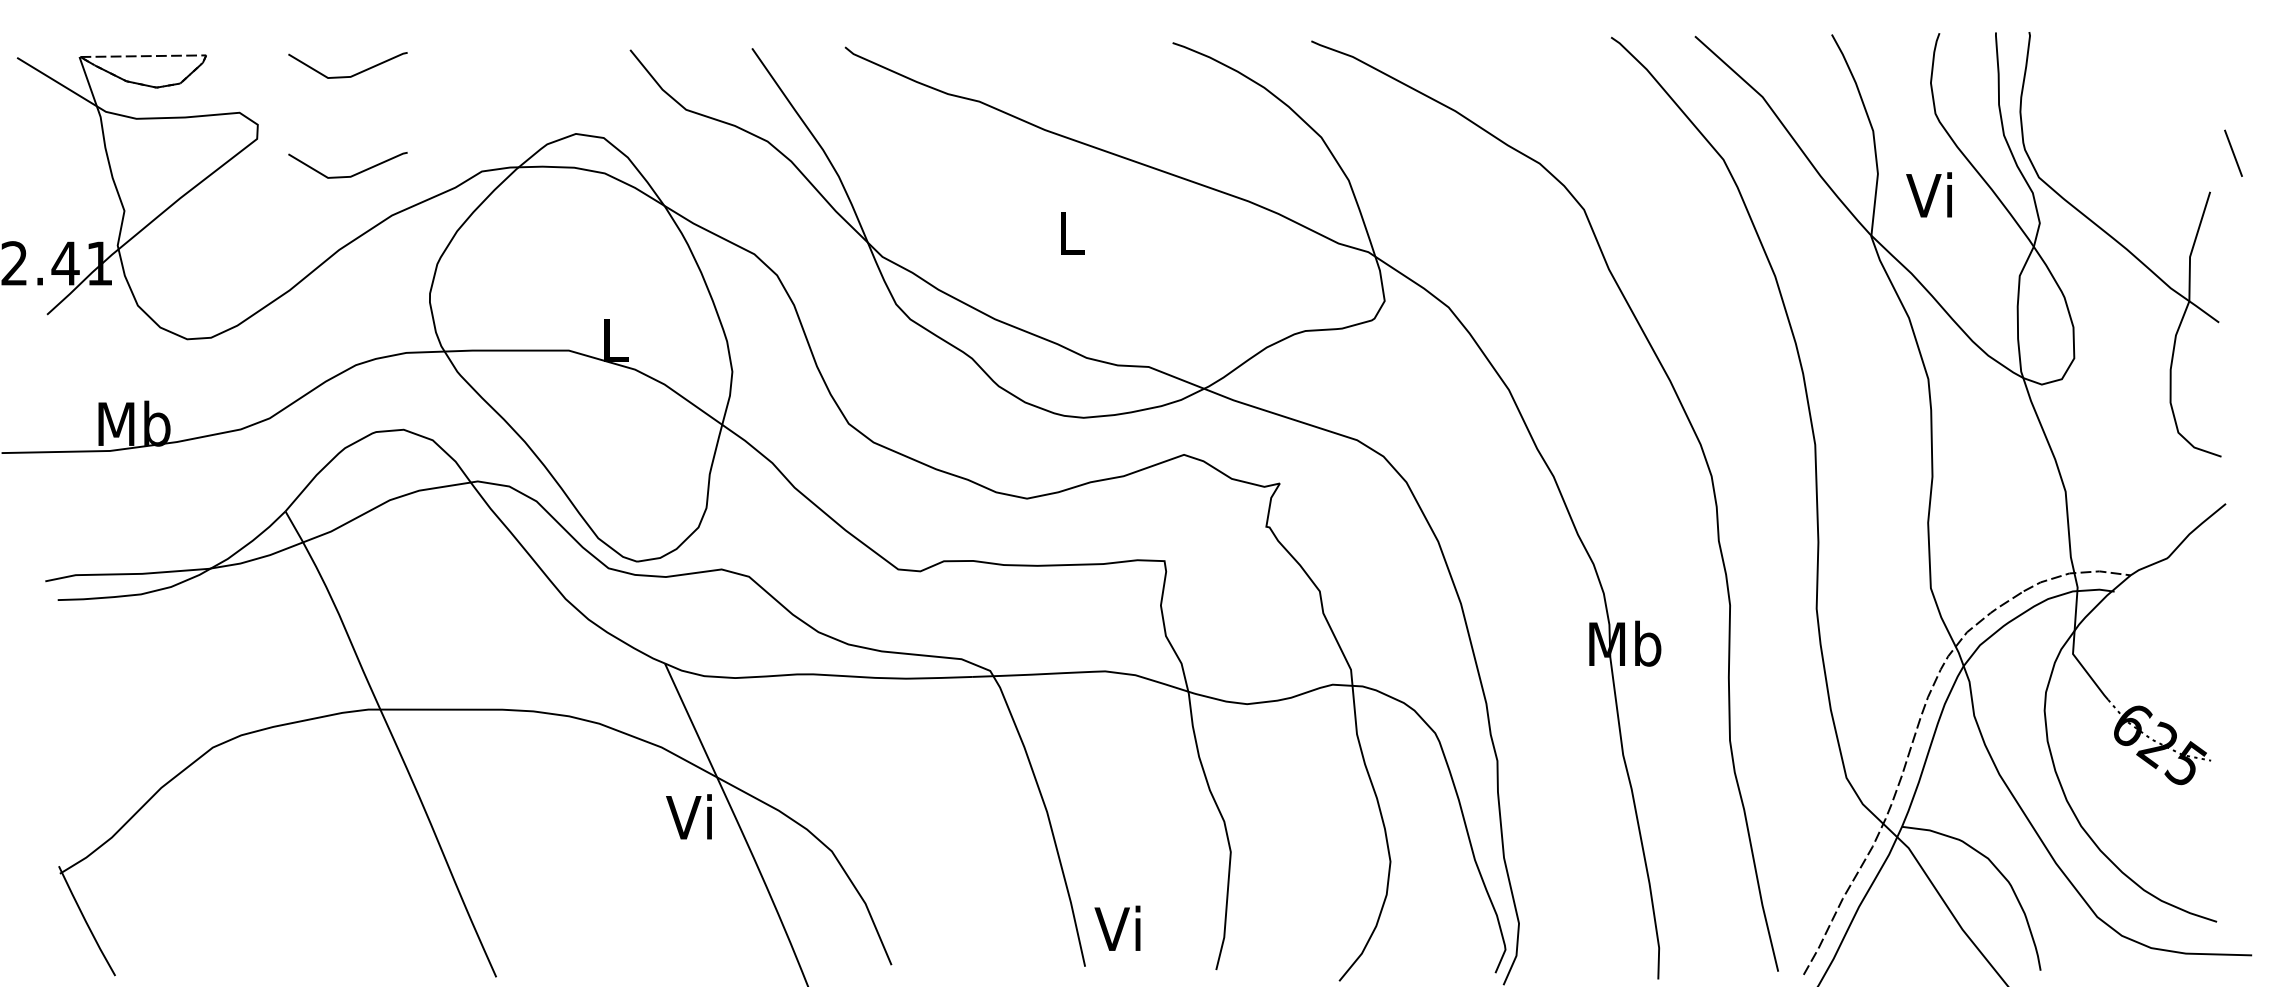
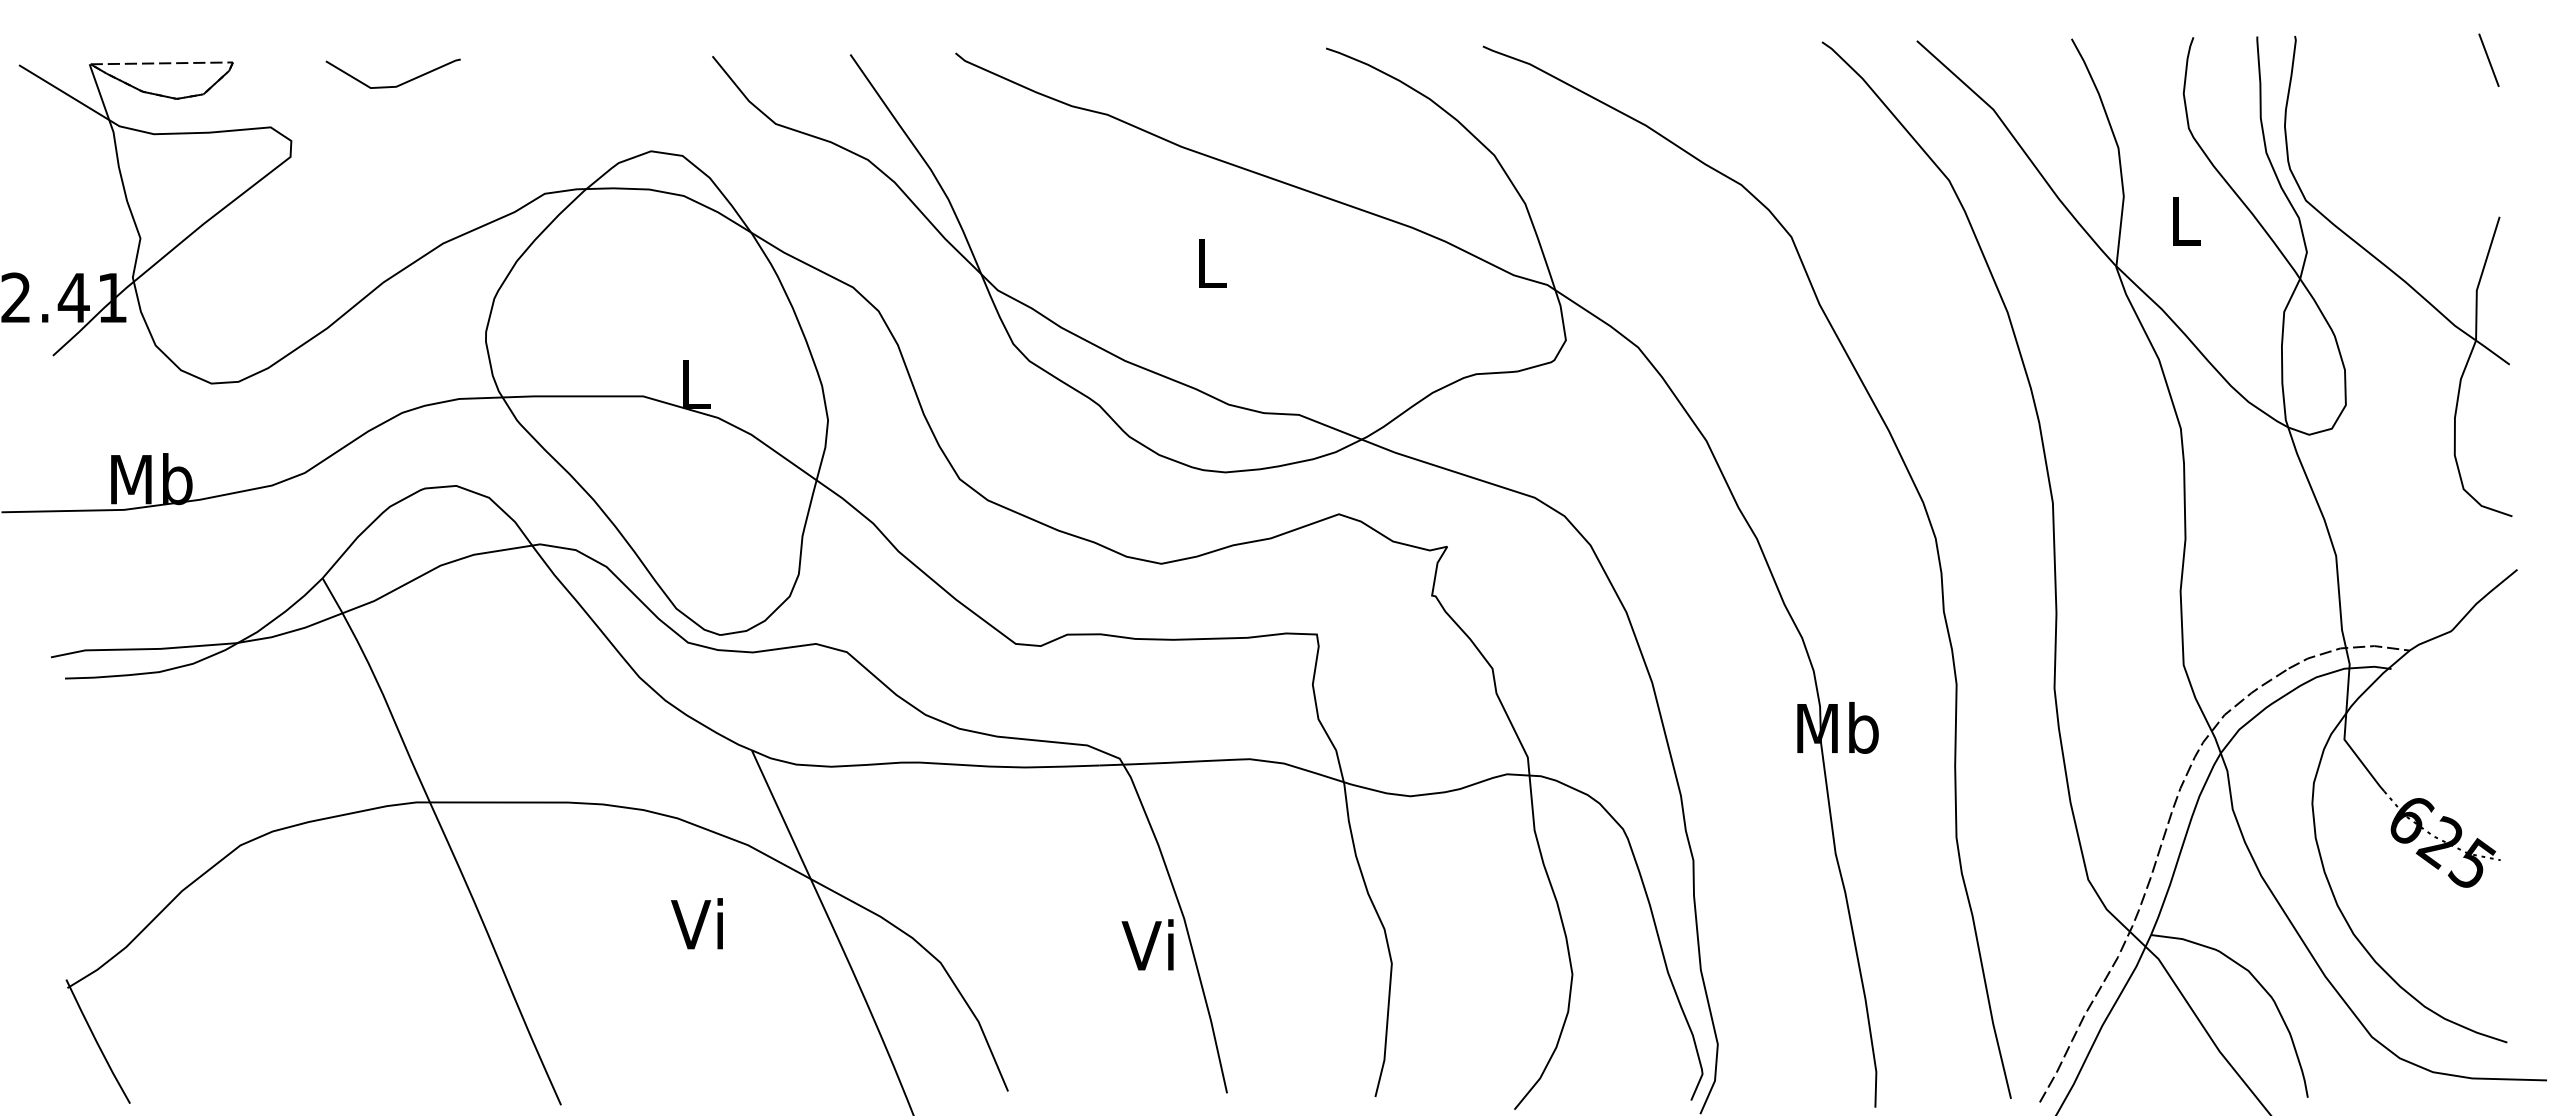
line: (2233, 152) -> (2488, 59), moved
line: (352, 174) -> (398, 197), removed
text: (1928, 194) -> (2181, 219), Vi -> L
text: (688, 816) -> (696, 923), moved
text: (1117, 928) -> (1147, 944), moved

